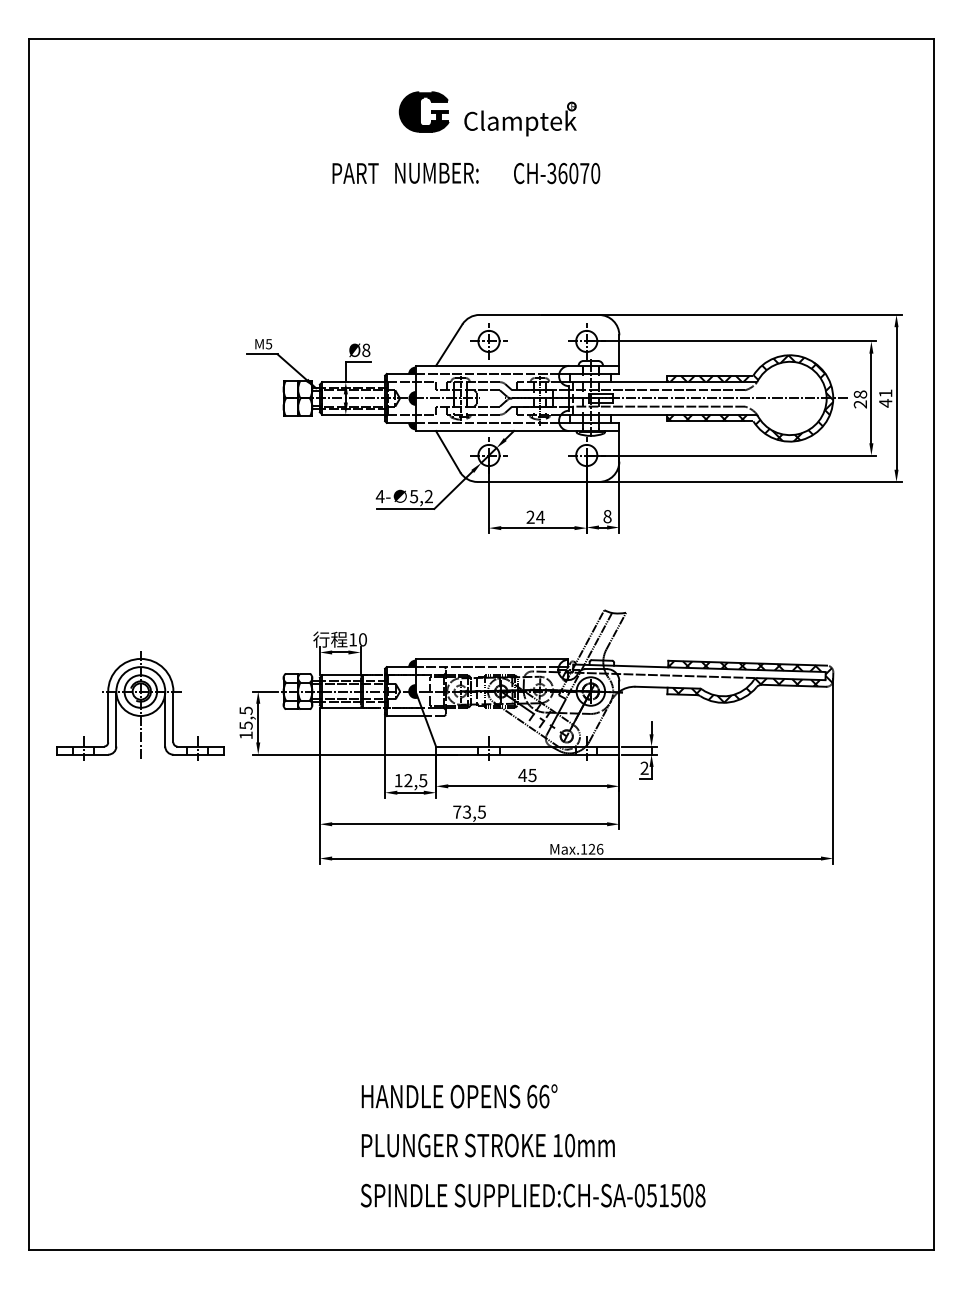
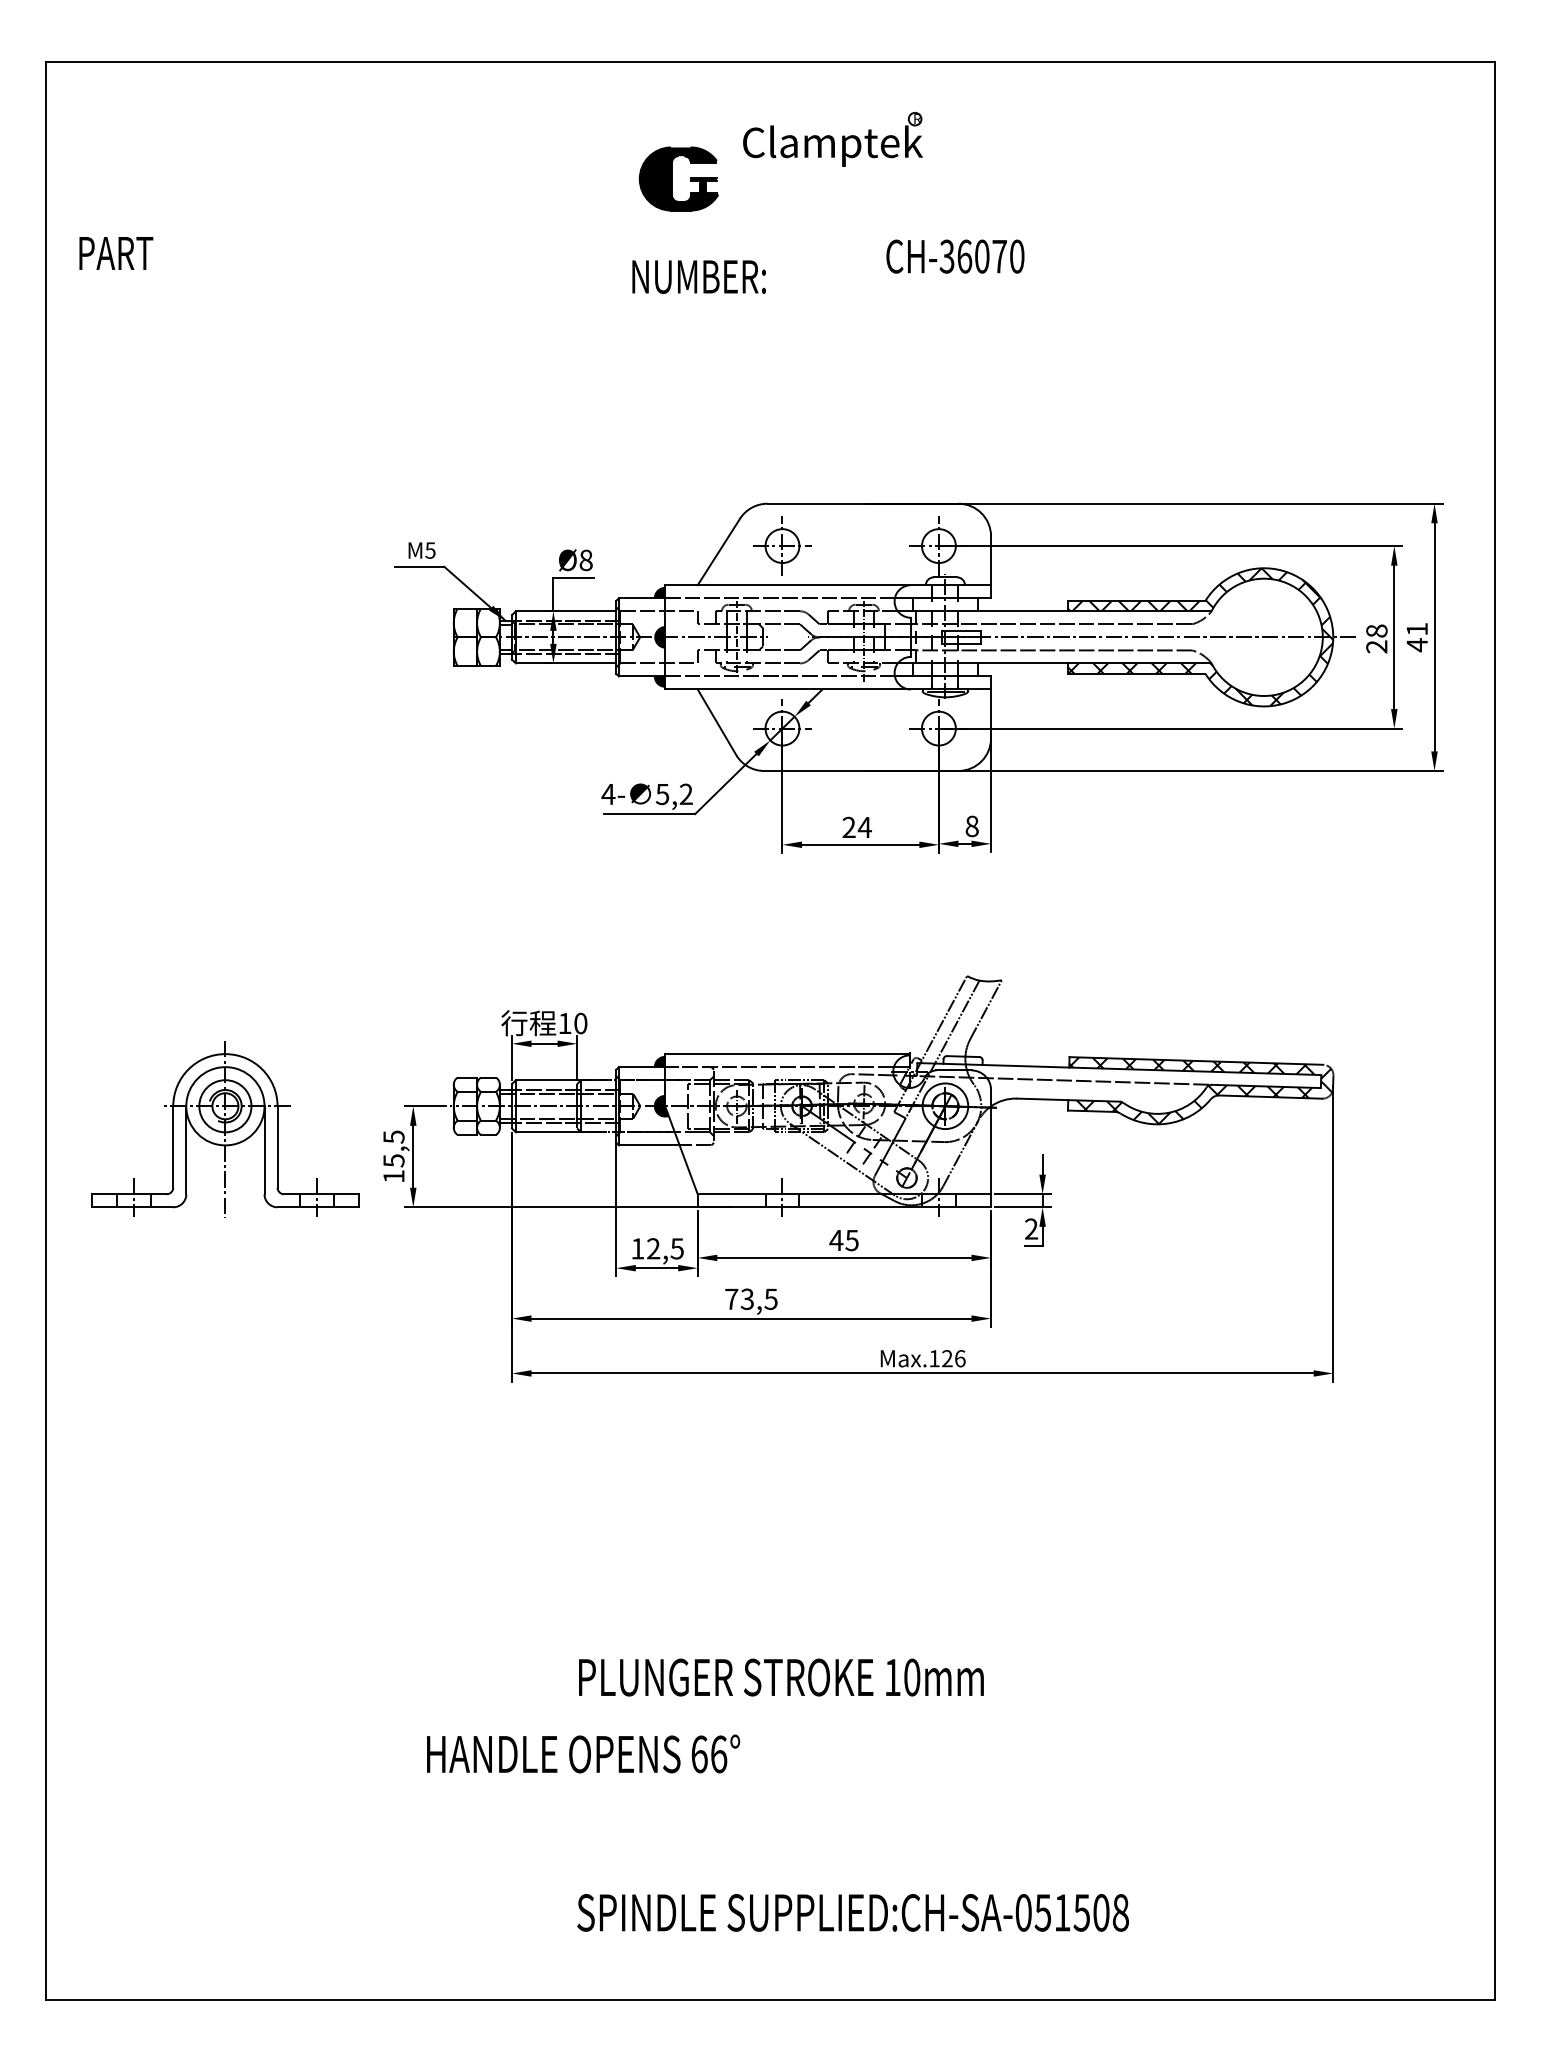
part: (520, 118) -> (832, 138), moved
text: (355, 173) -> (116, 253), moved
text: (557, 173) -> (956, 256), moved
text: (459, 1096) -> (583, 1754), moved
text: (487, 1145) -> (780, 1677), moved

